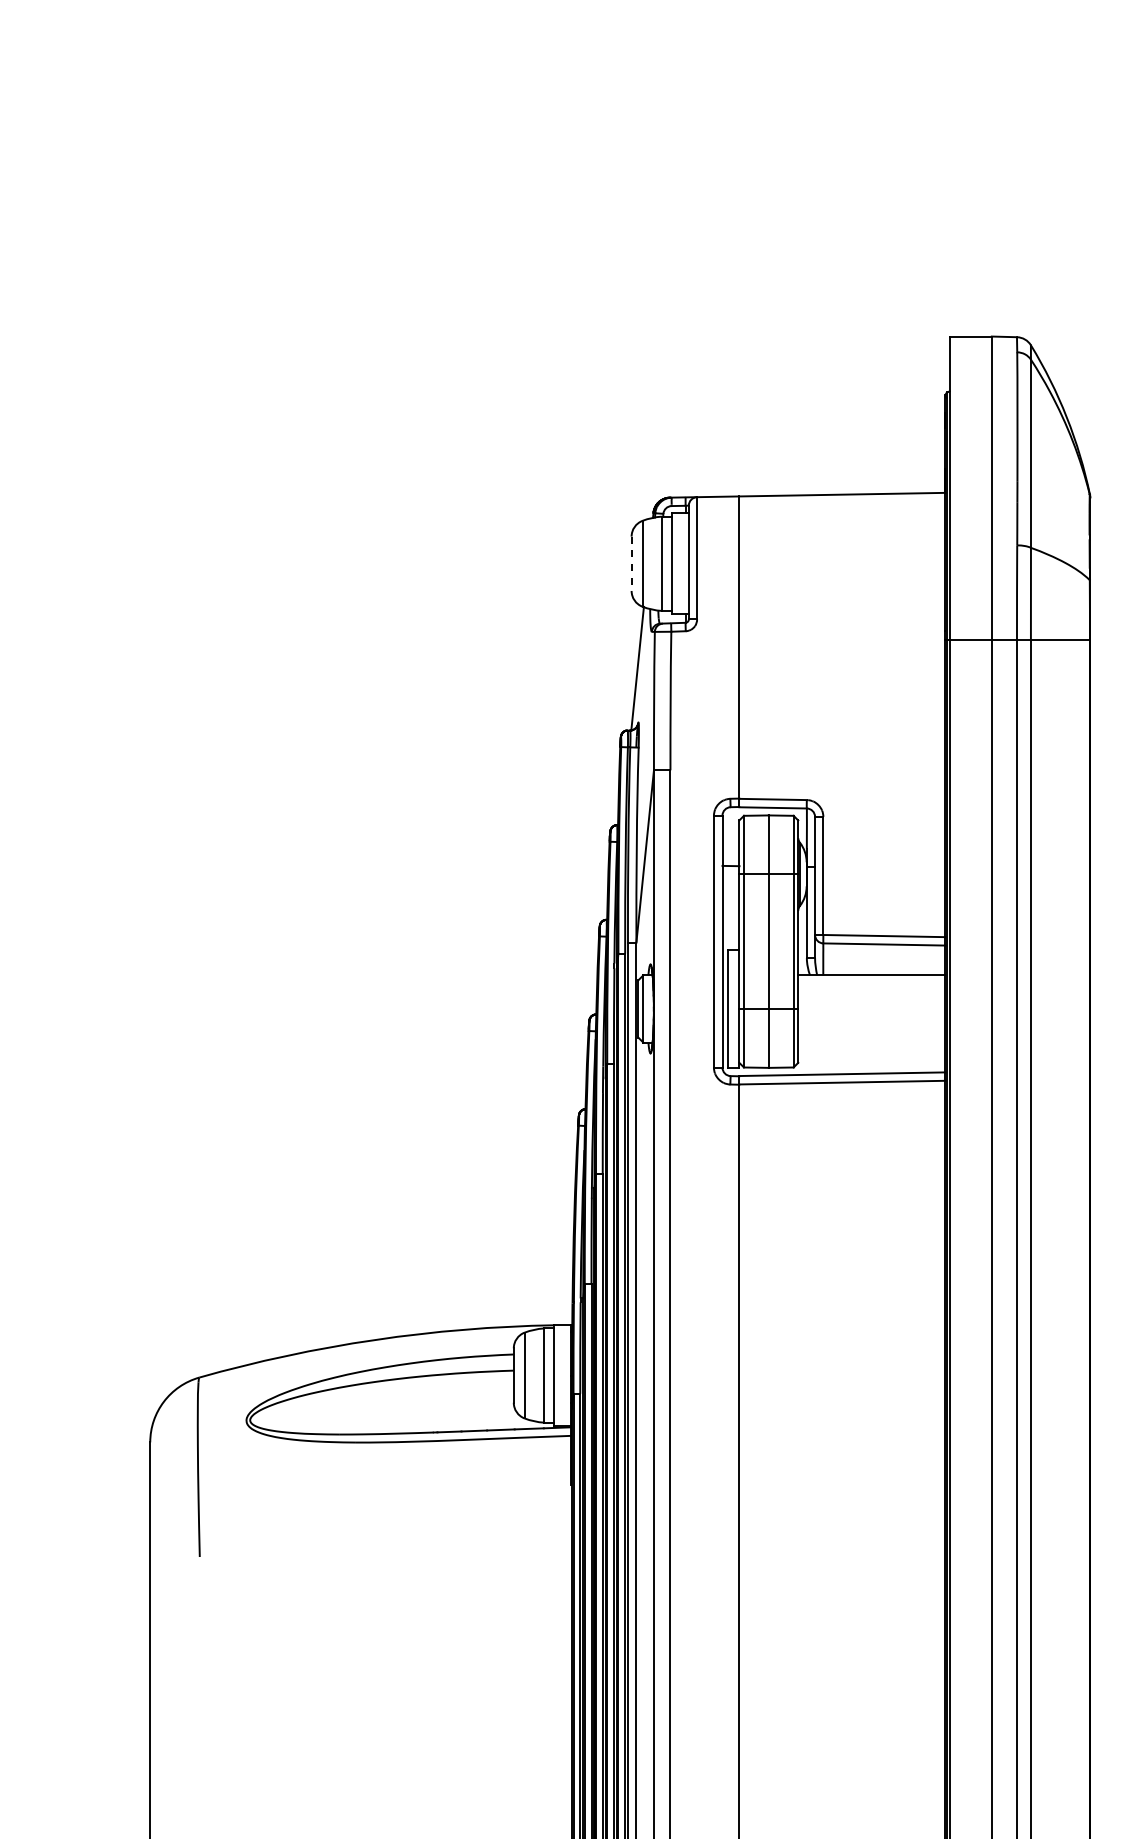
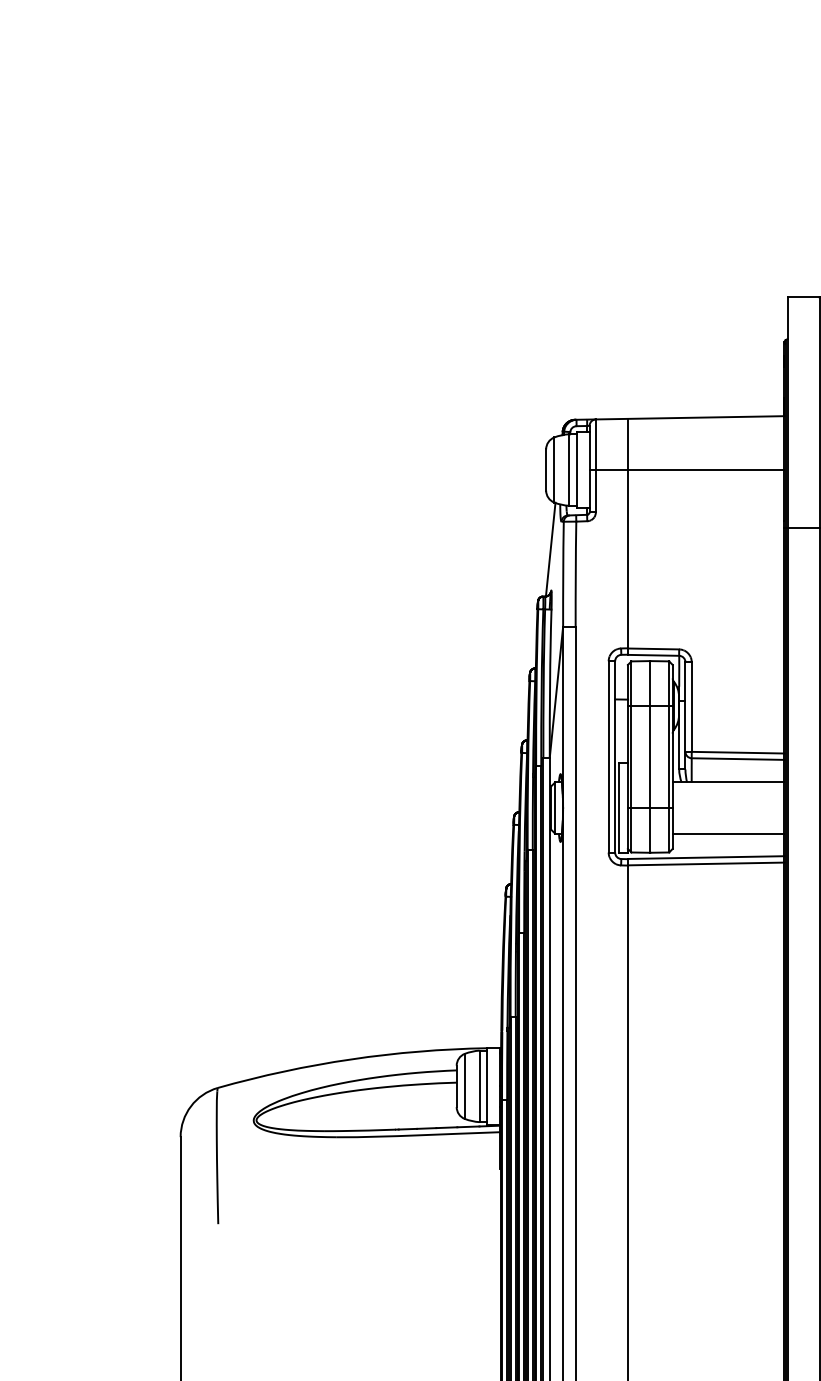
line: (816, 563) -> (686, 469), added
line: (631, 564) -> (546, 470), dashed -> solid
line: (871, 1042) -> (728, 833), added

